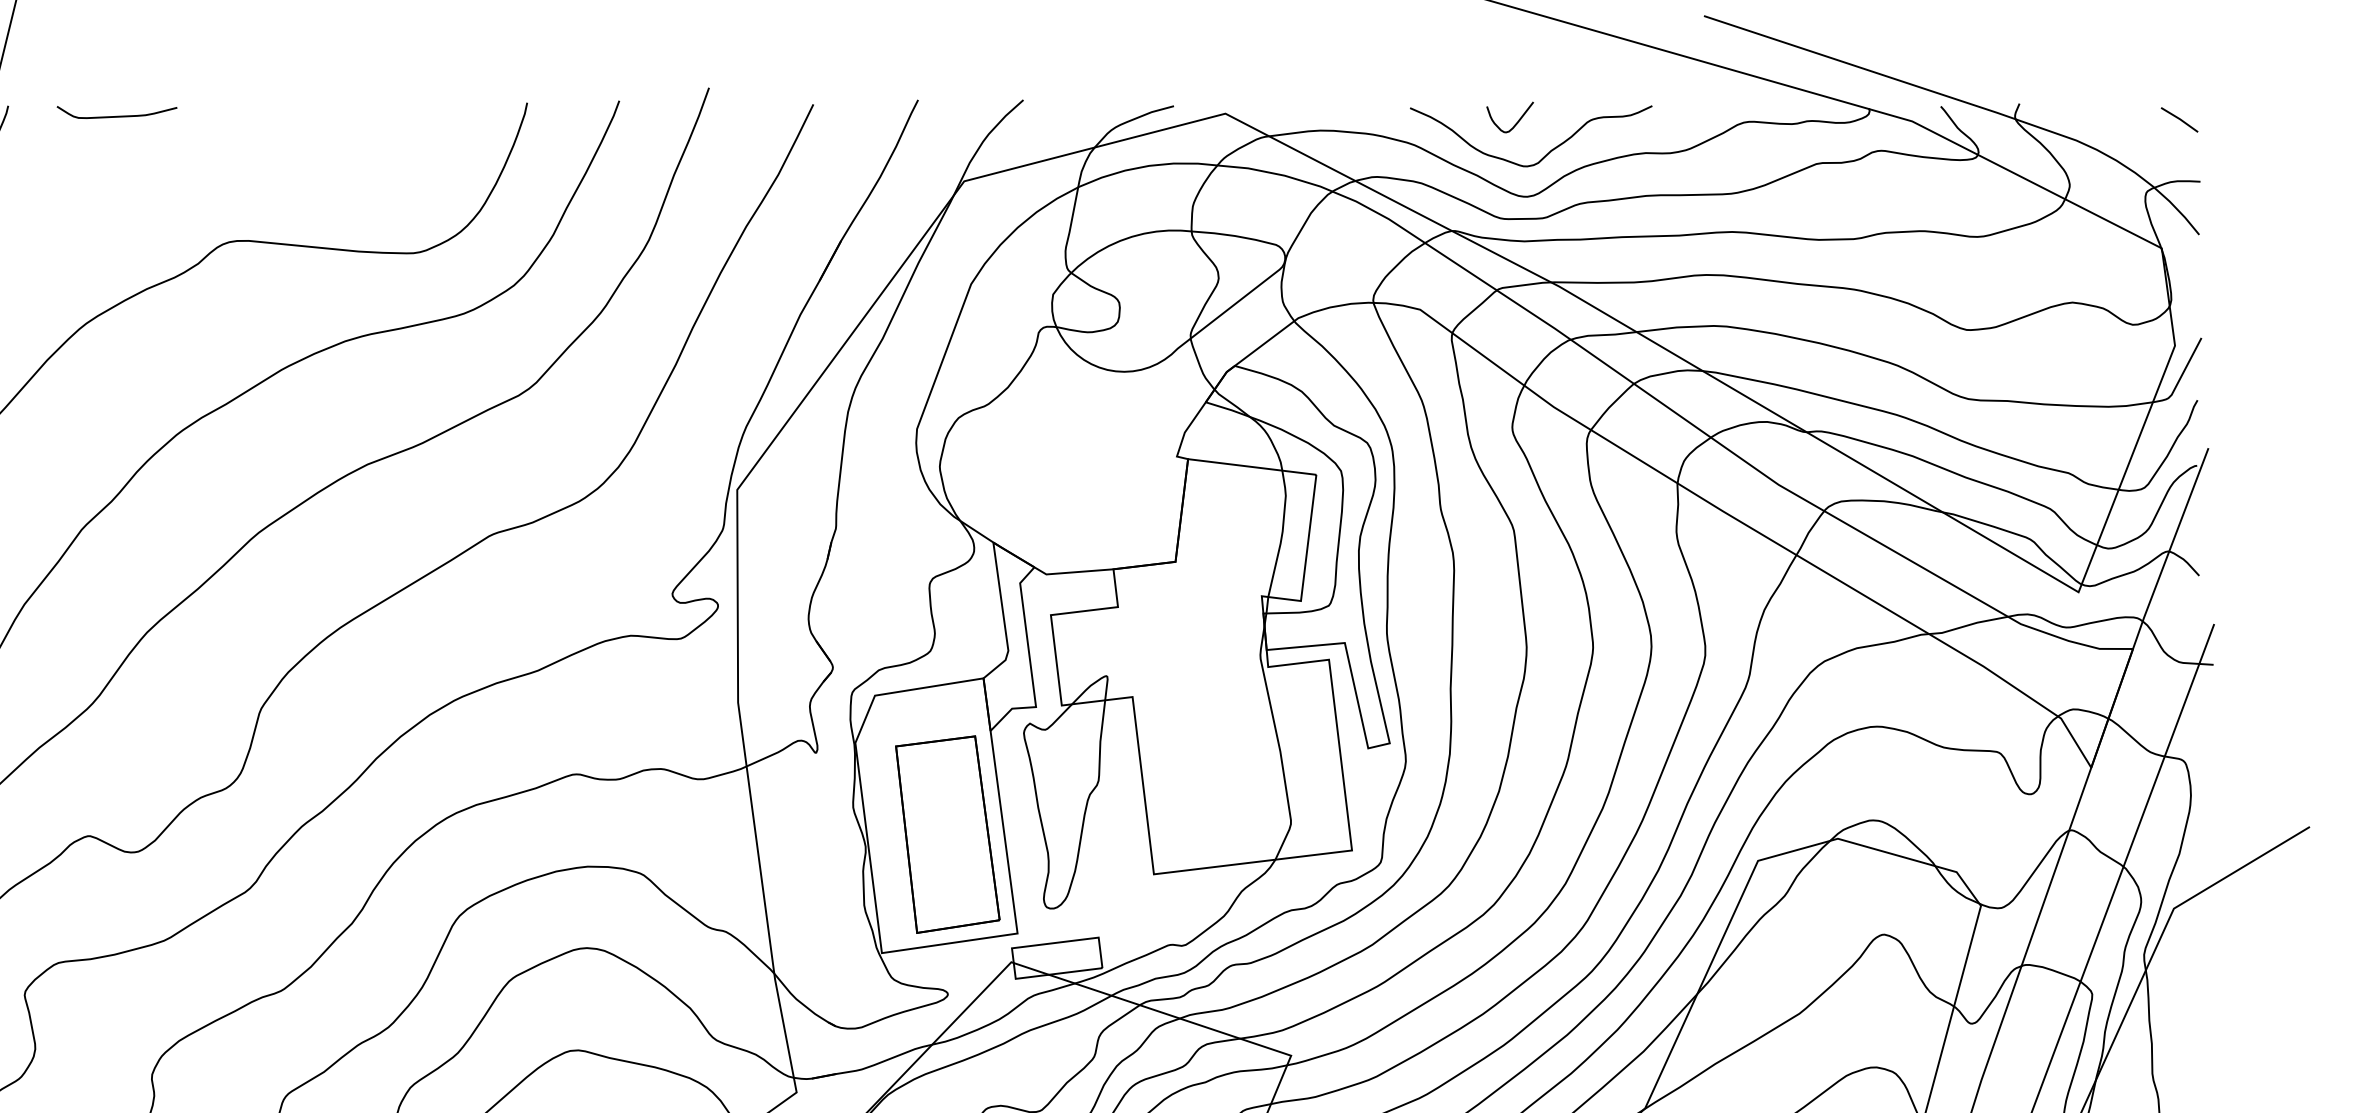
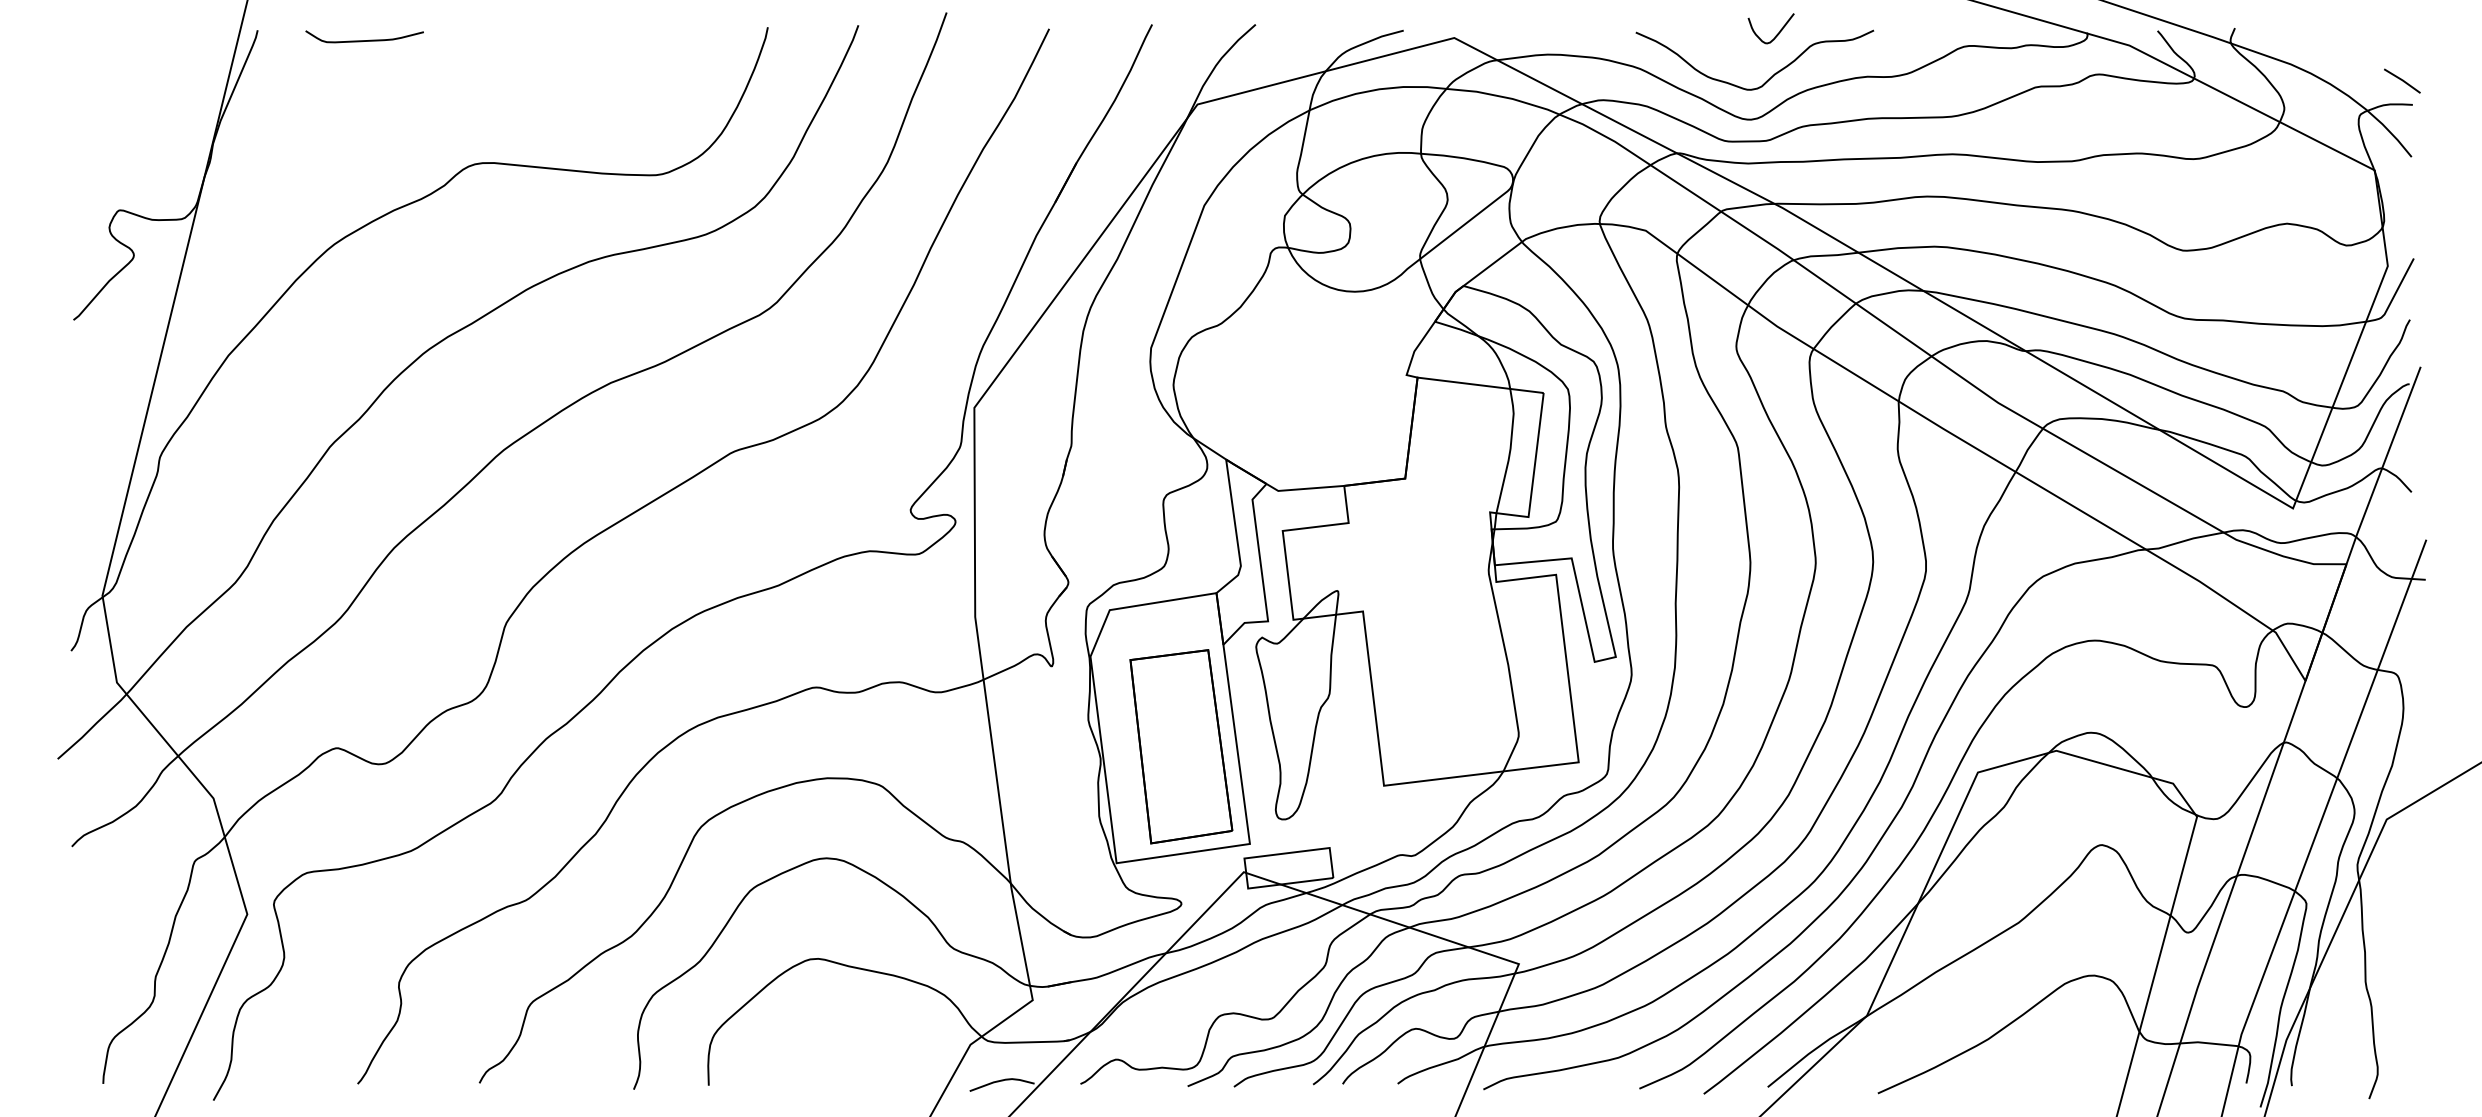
line: (2179, 119) -> (2402, 80), moved
curve: (1515, 123) -> (1776, 34), moved

